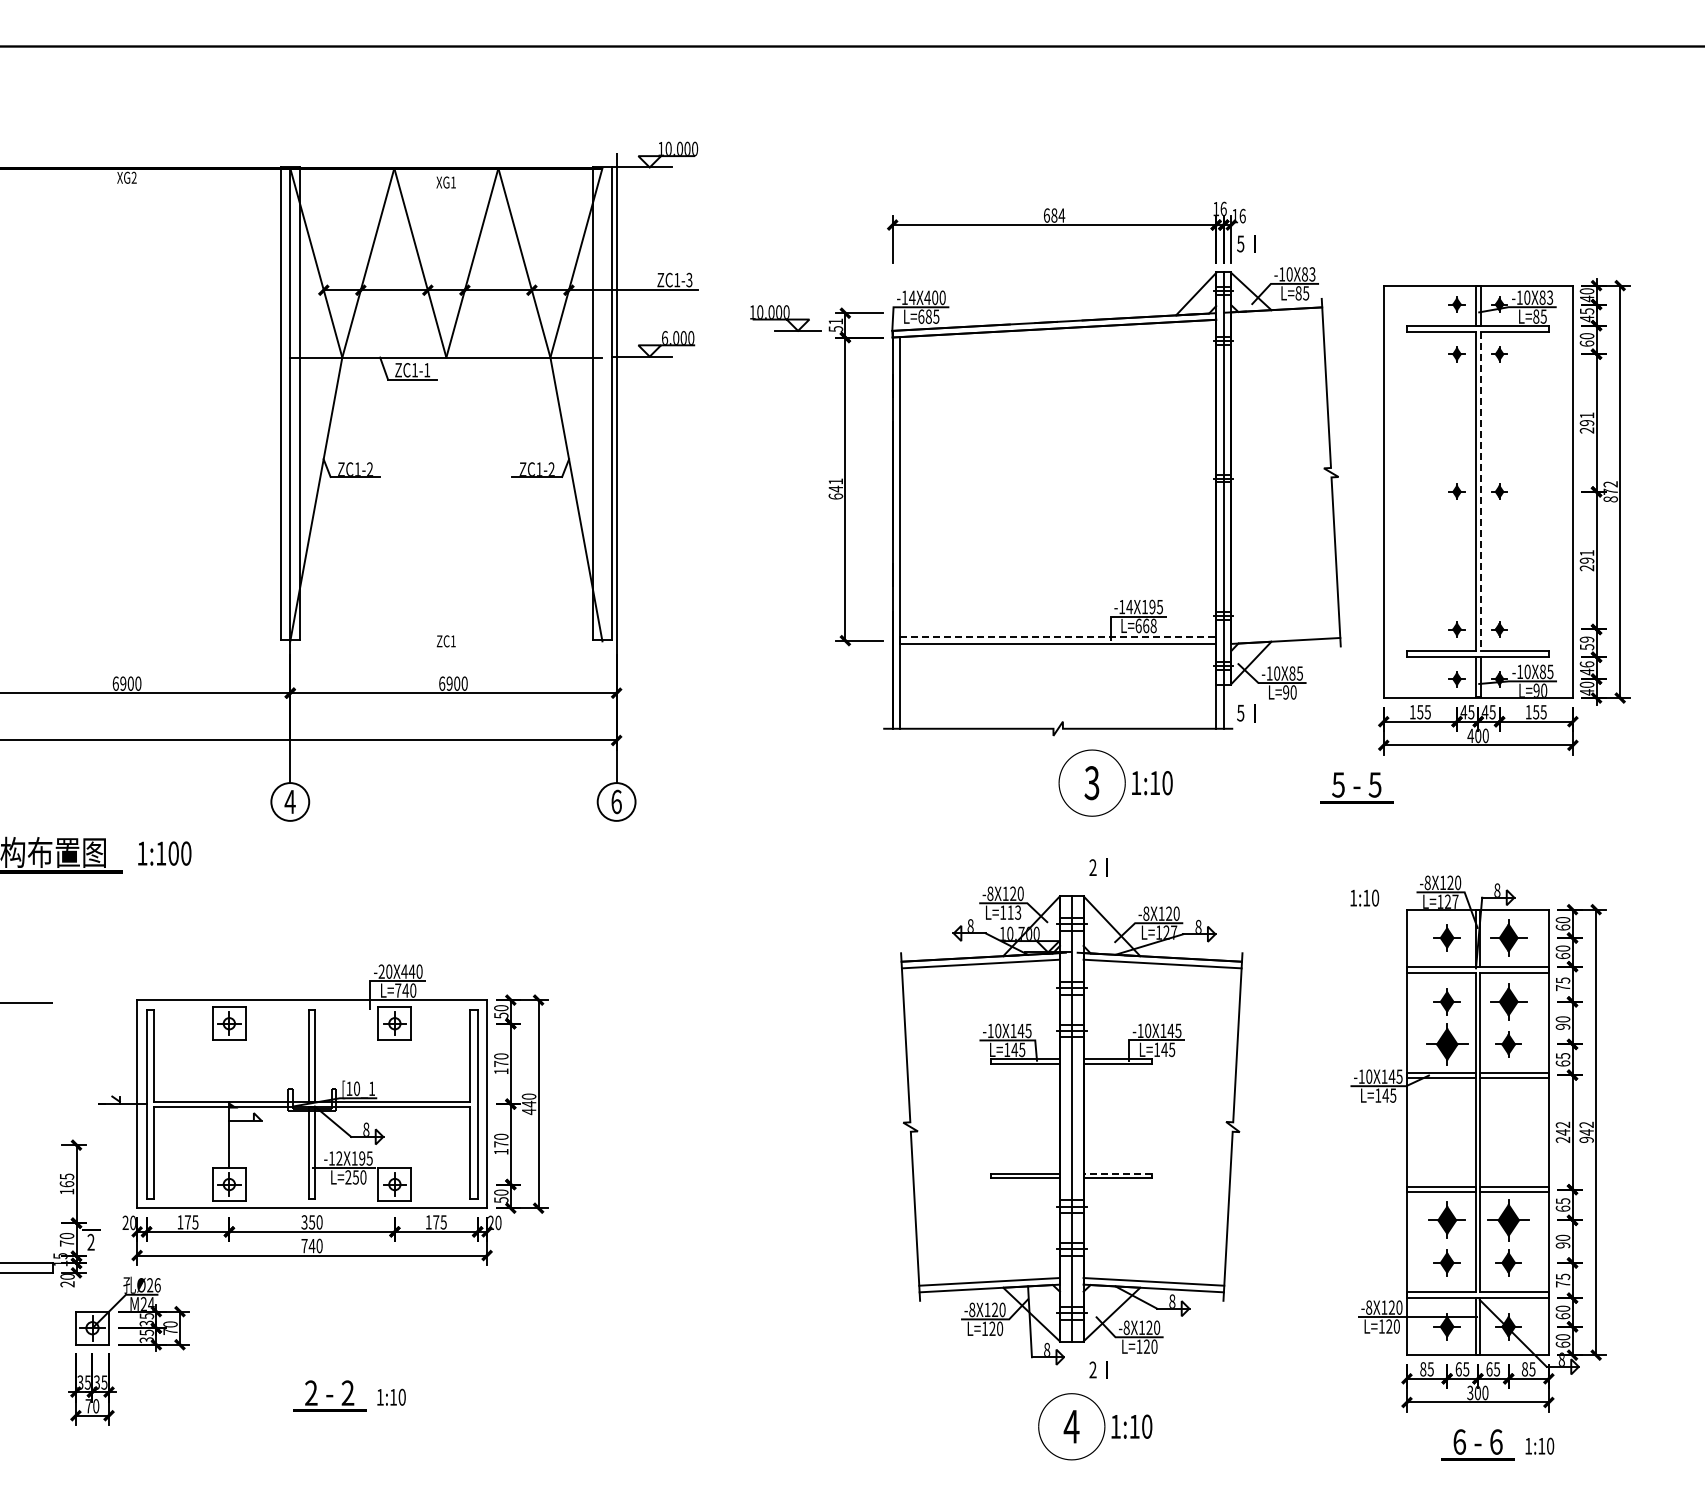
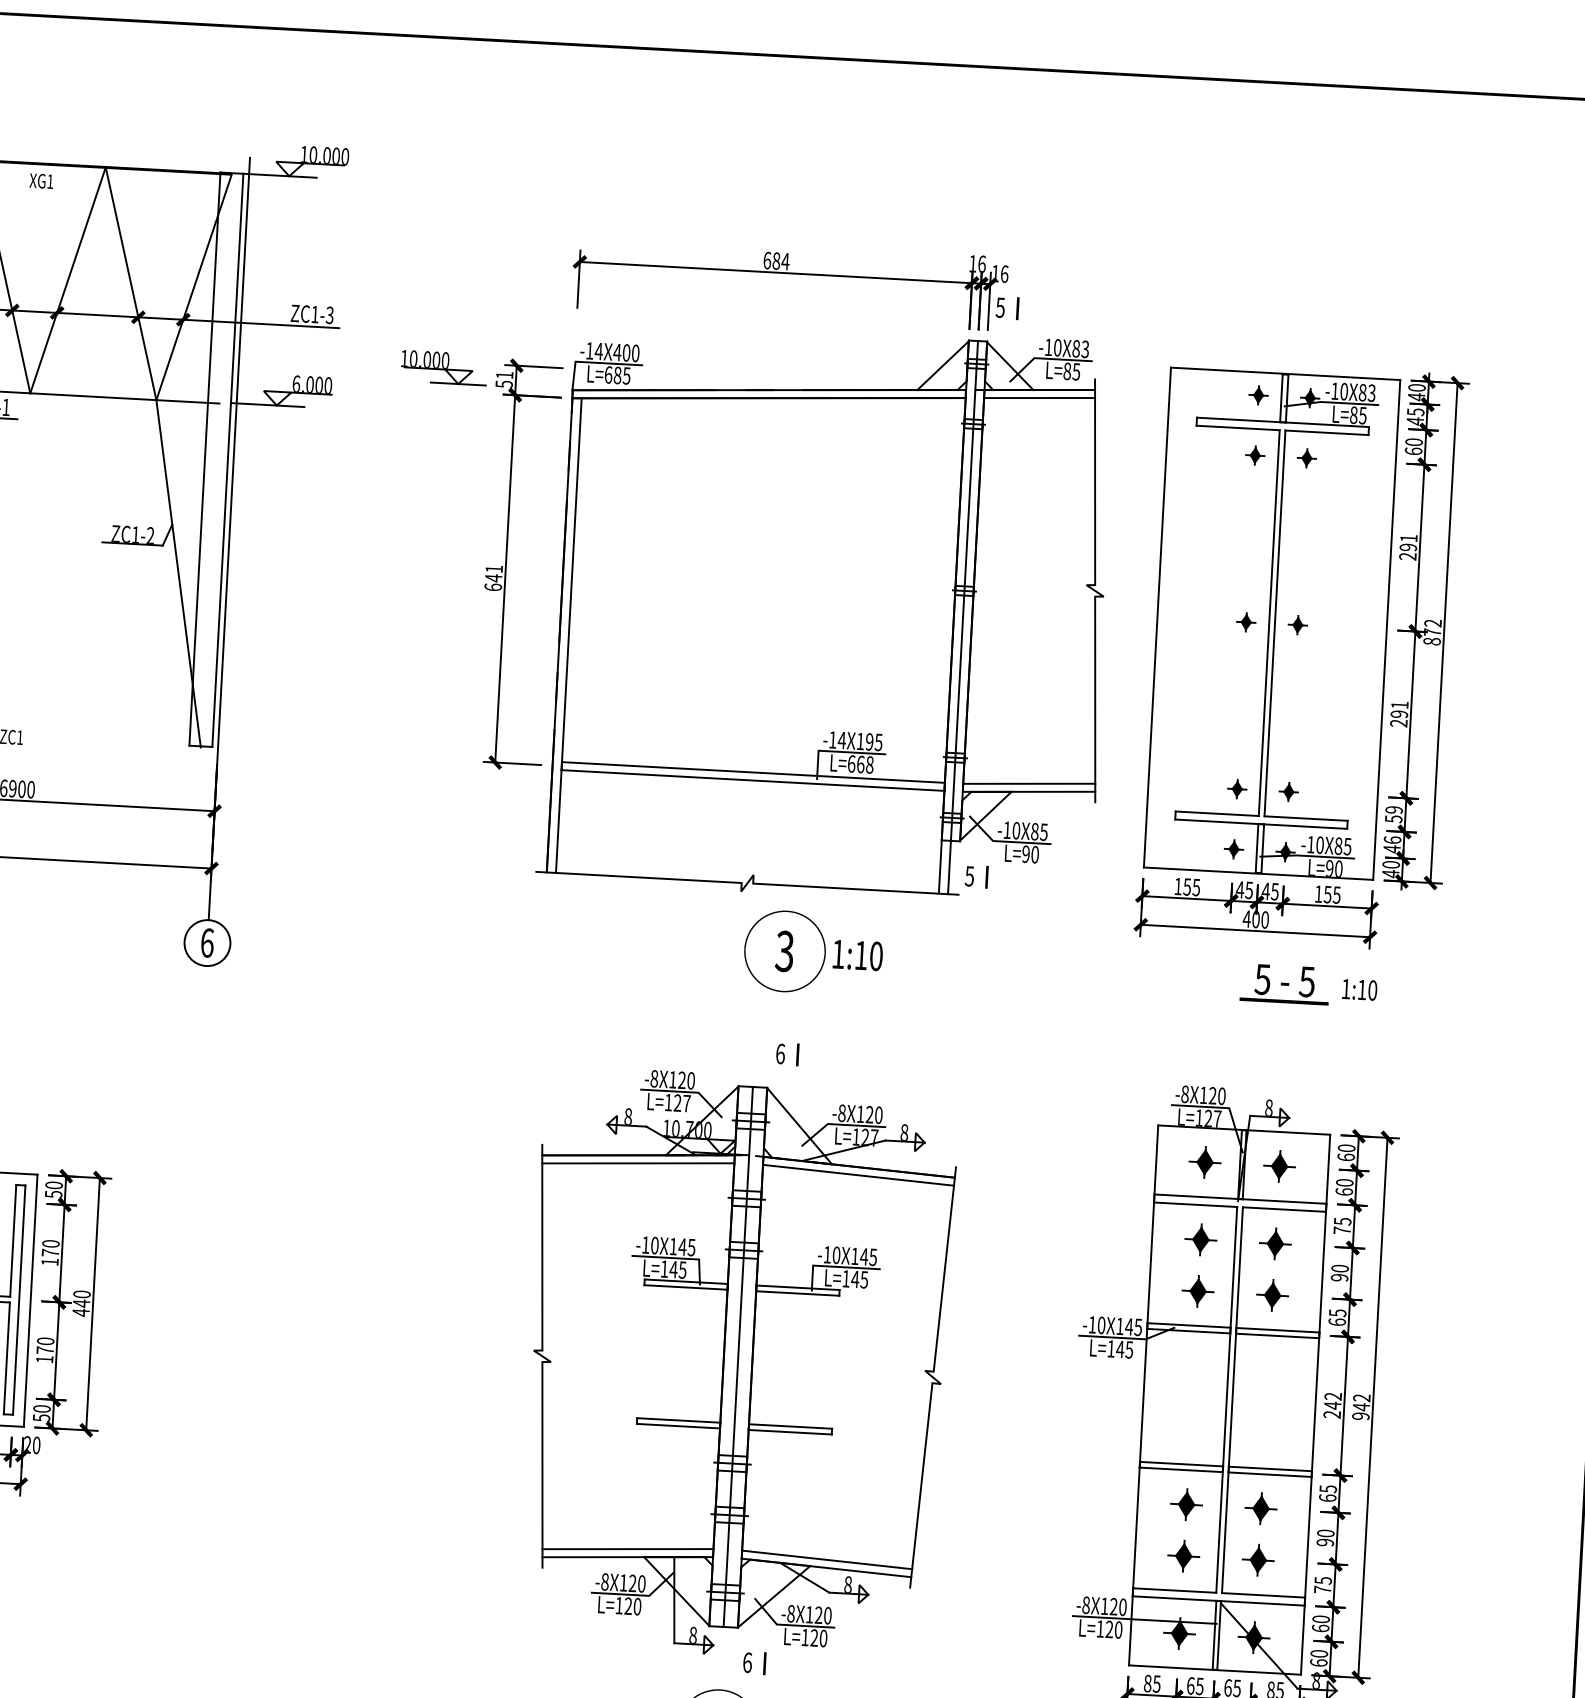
line: (1276, 316) -> (1039, 398), added
line: (1480, 491) -> (1274, 623), dashed -> solid
line: (1285, 634) -> (1029, 783), added
line: (1058, 637) -> (753, 772), dashed -> solid
text: (1356, 787) -> (1284, 983), moved
text: (1092, 867) -> (779, 1053), 2 -> 6
text: (1364, 897) -> (1359, 989), moved
text: (1014, 912) -> (682, 1103), L=113 -> L=127
part: (1508, 937) -> (1279, 1165), size x0.71
part: (1508, 1001) -> (1275, 1243), size x0.71
part: (1446, 1044) -> (1197, 1291), size x0.62
line: (1117, 1173) -> (790, 1426), dashed -> solid
part: (1446, 1220) -> (1185, 1504), size x0.71
part: (1508, 1220) -> (1260, 1508), size x0.62
text: (1092, 1369) -> (746, 1662), 2 -> 6

